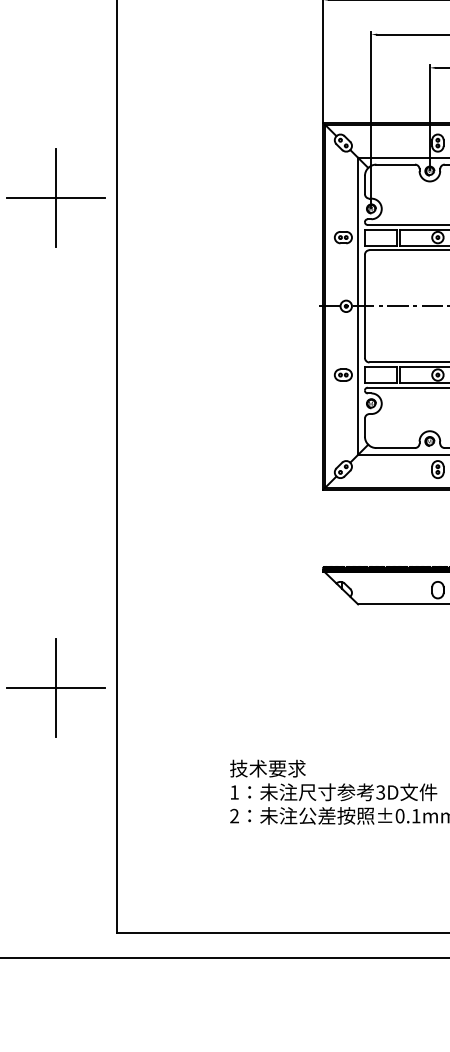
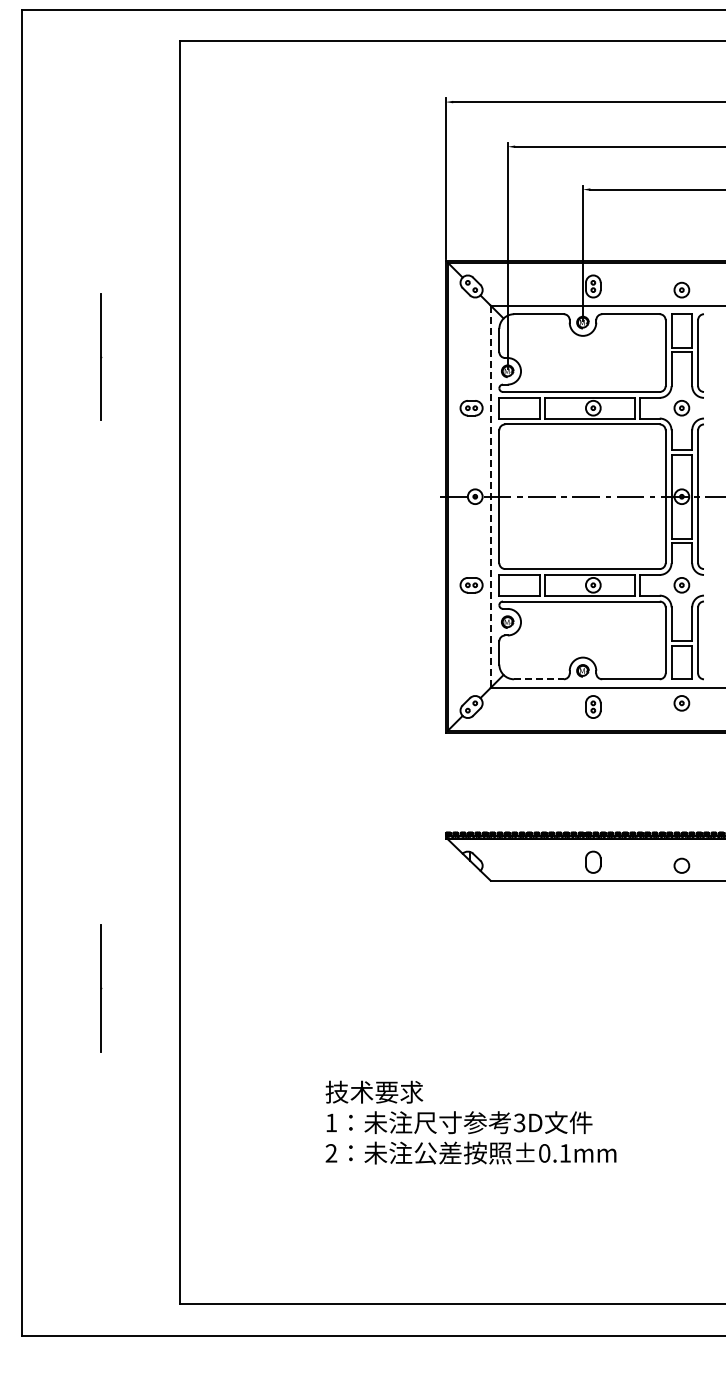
line: (55, 198) -> (100, 357), removed
line: (358, 306) -> (490, 497), solid -> dashed
line: (395, 448) -> (538, 679), solid -> dashed
line: (55, 688) -> (100, 988), removed

